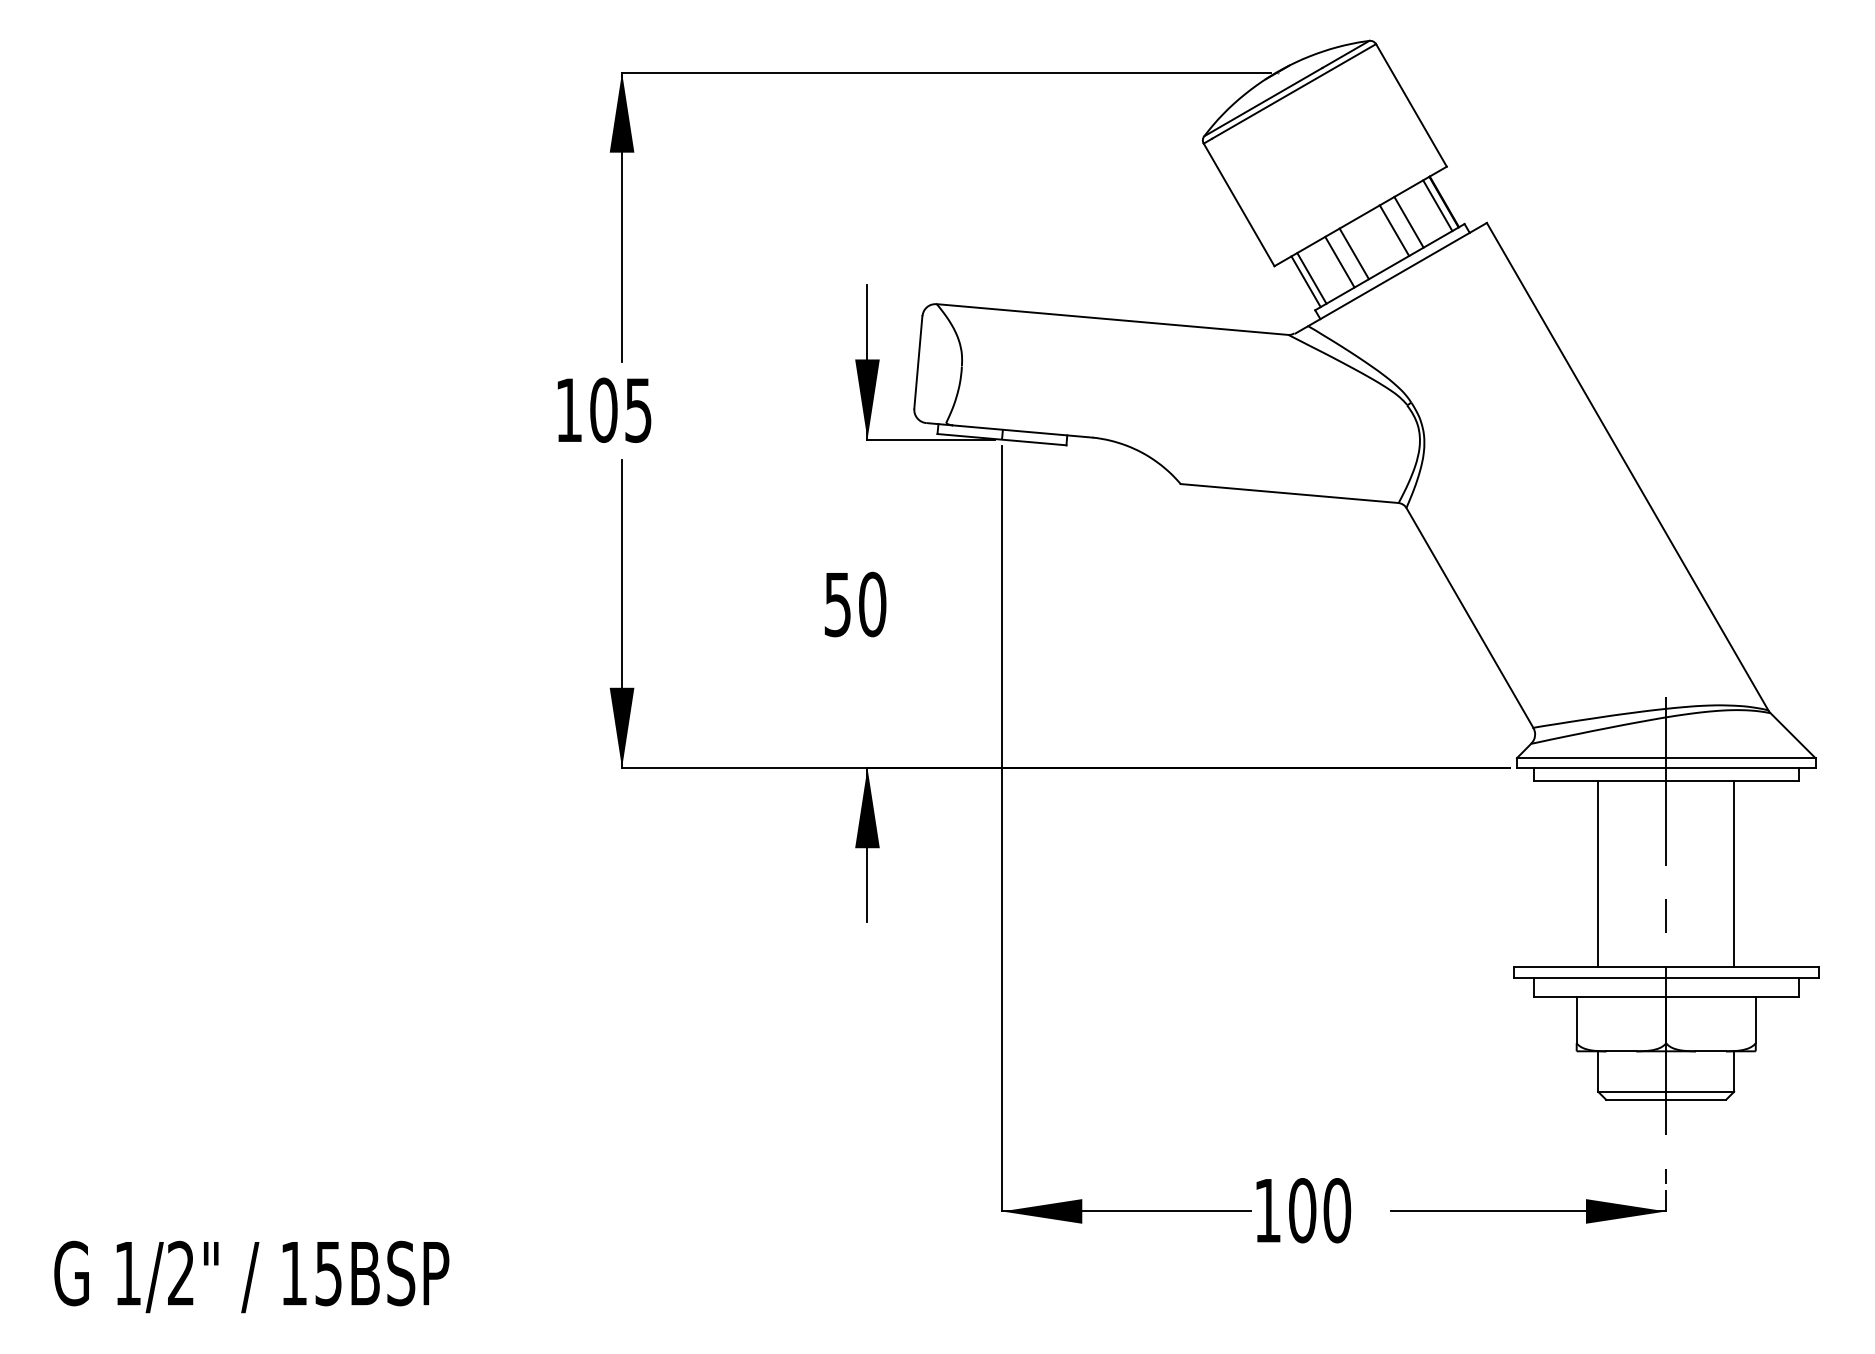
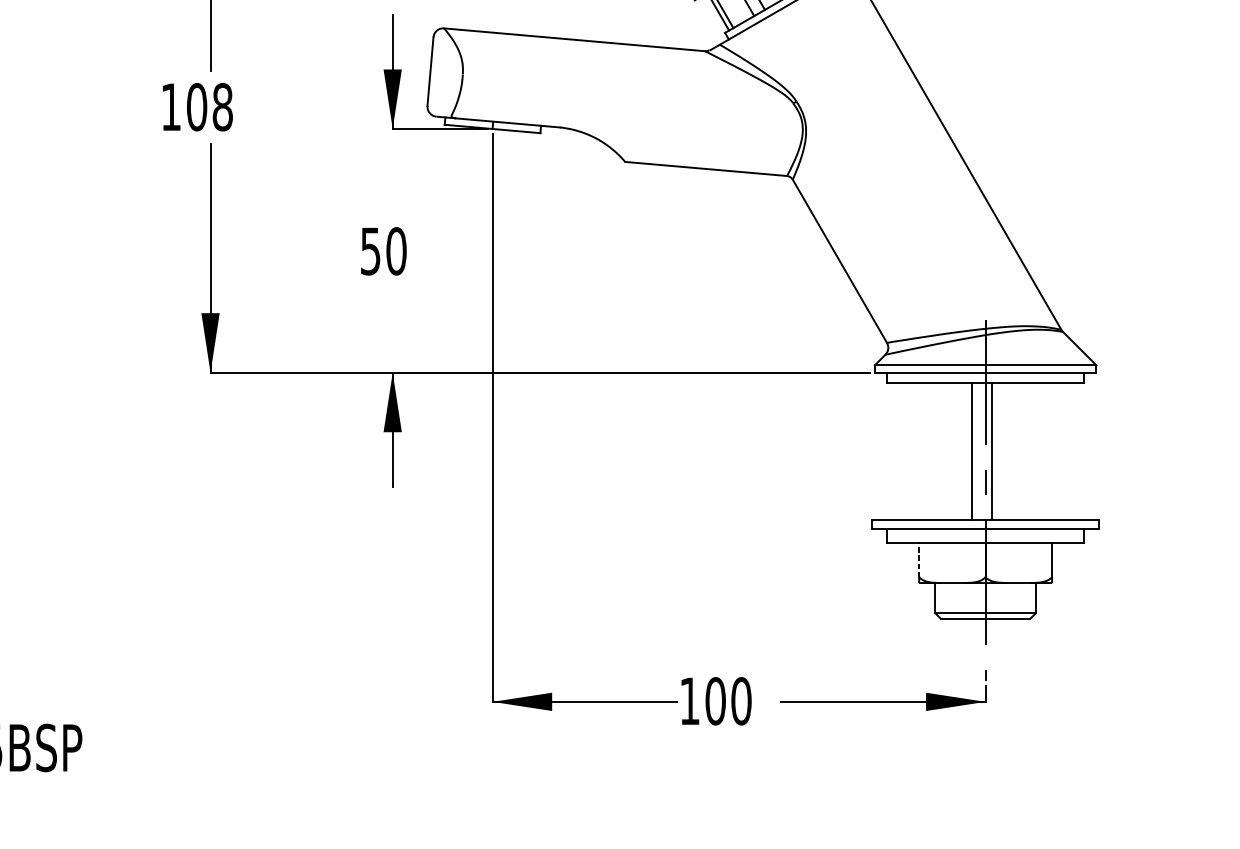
text: (638, 410) -> (222, 107), 105 -> 108
line: (1598, 874) -> (971, 451), moved
line: (1734, 874) -> (991, 451), moved
line: (1576, 1019) -> (919, 559), solid -> dashed

